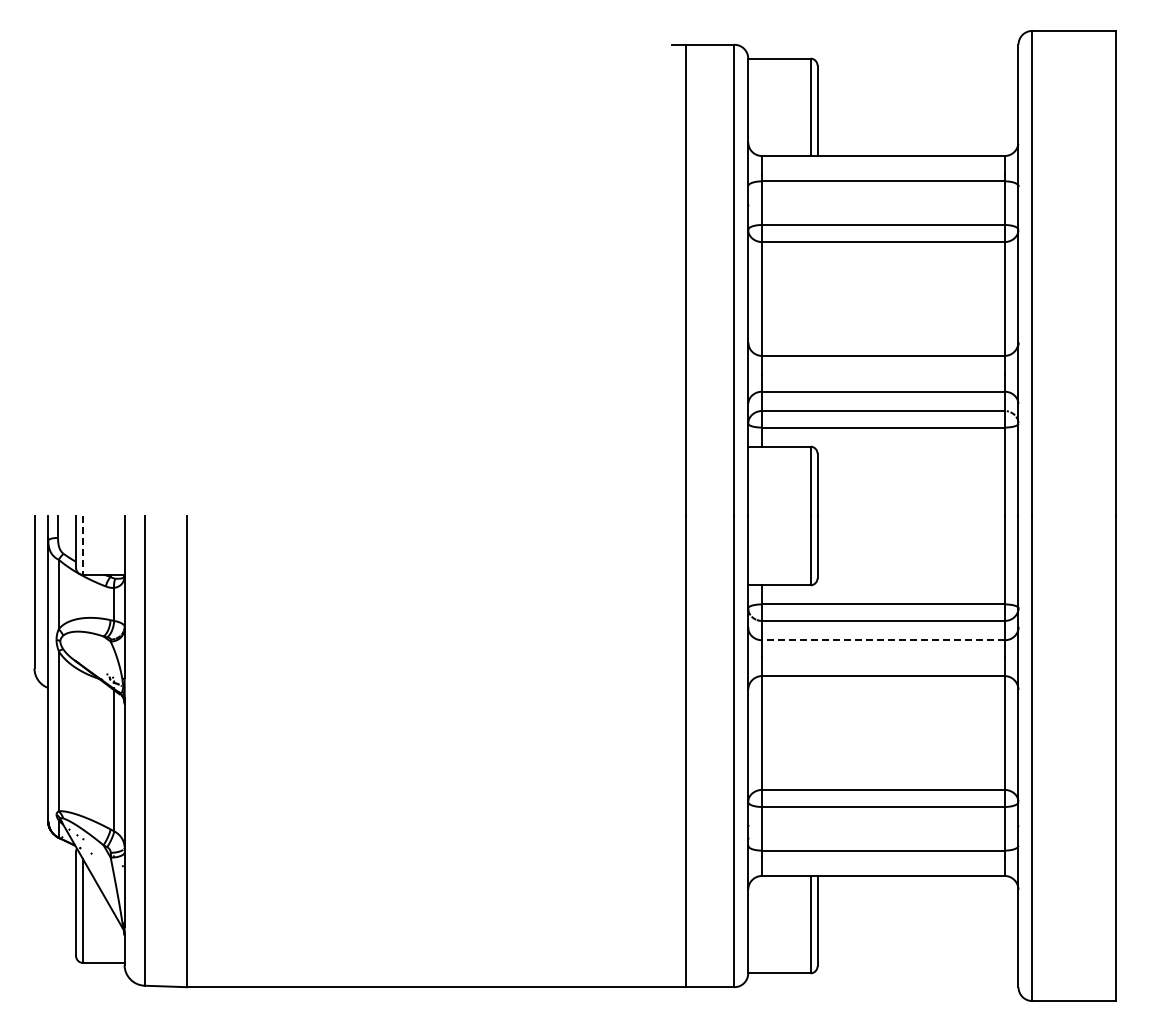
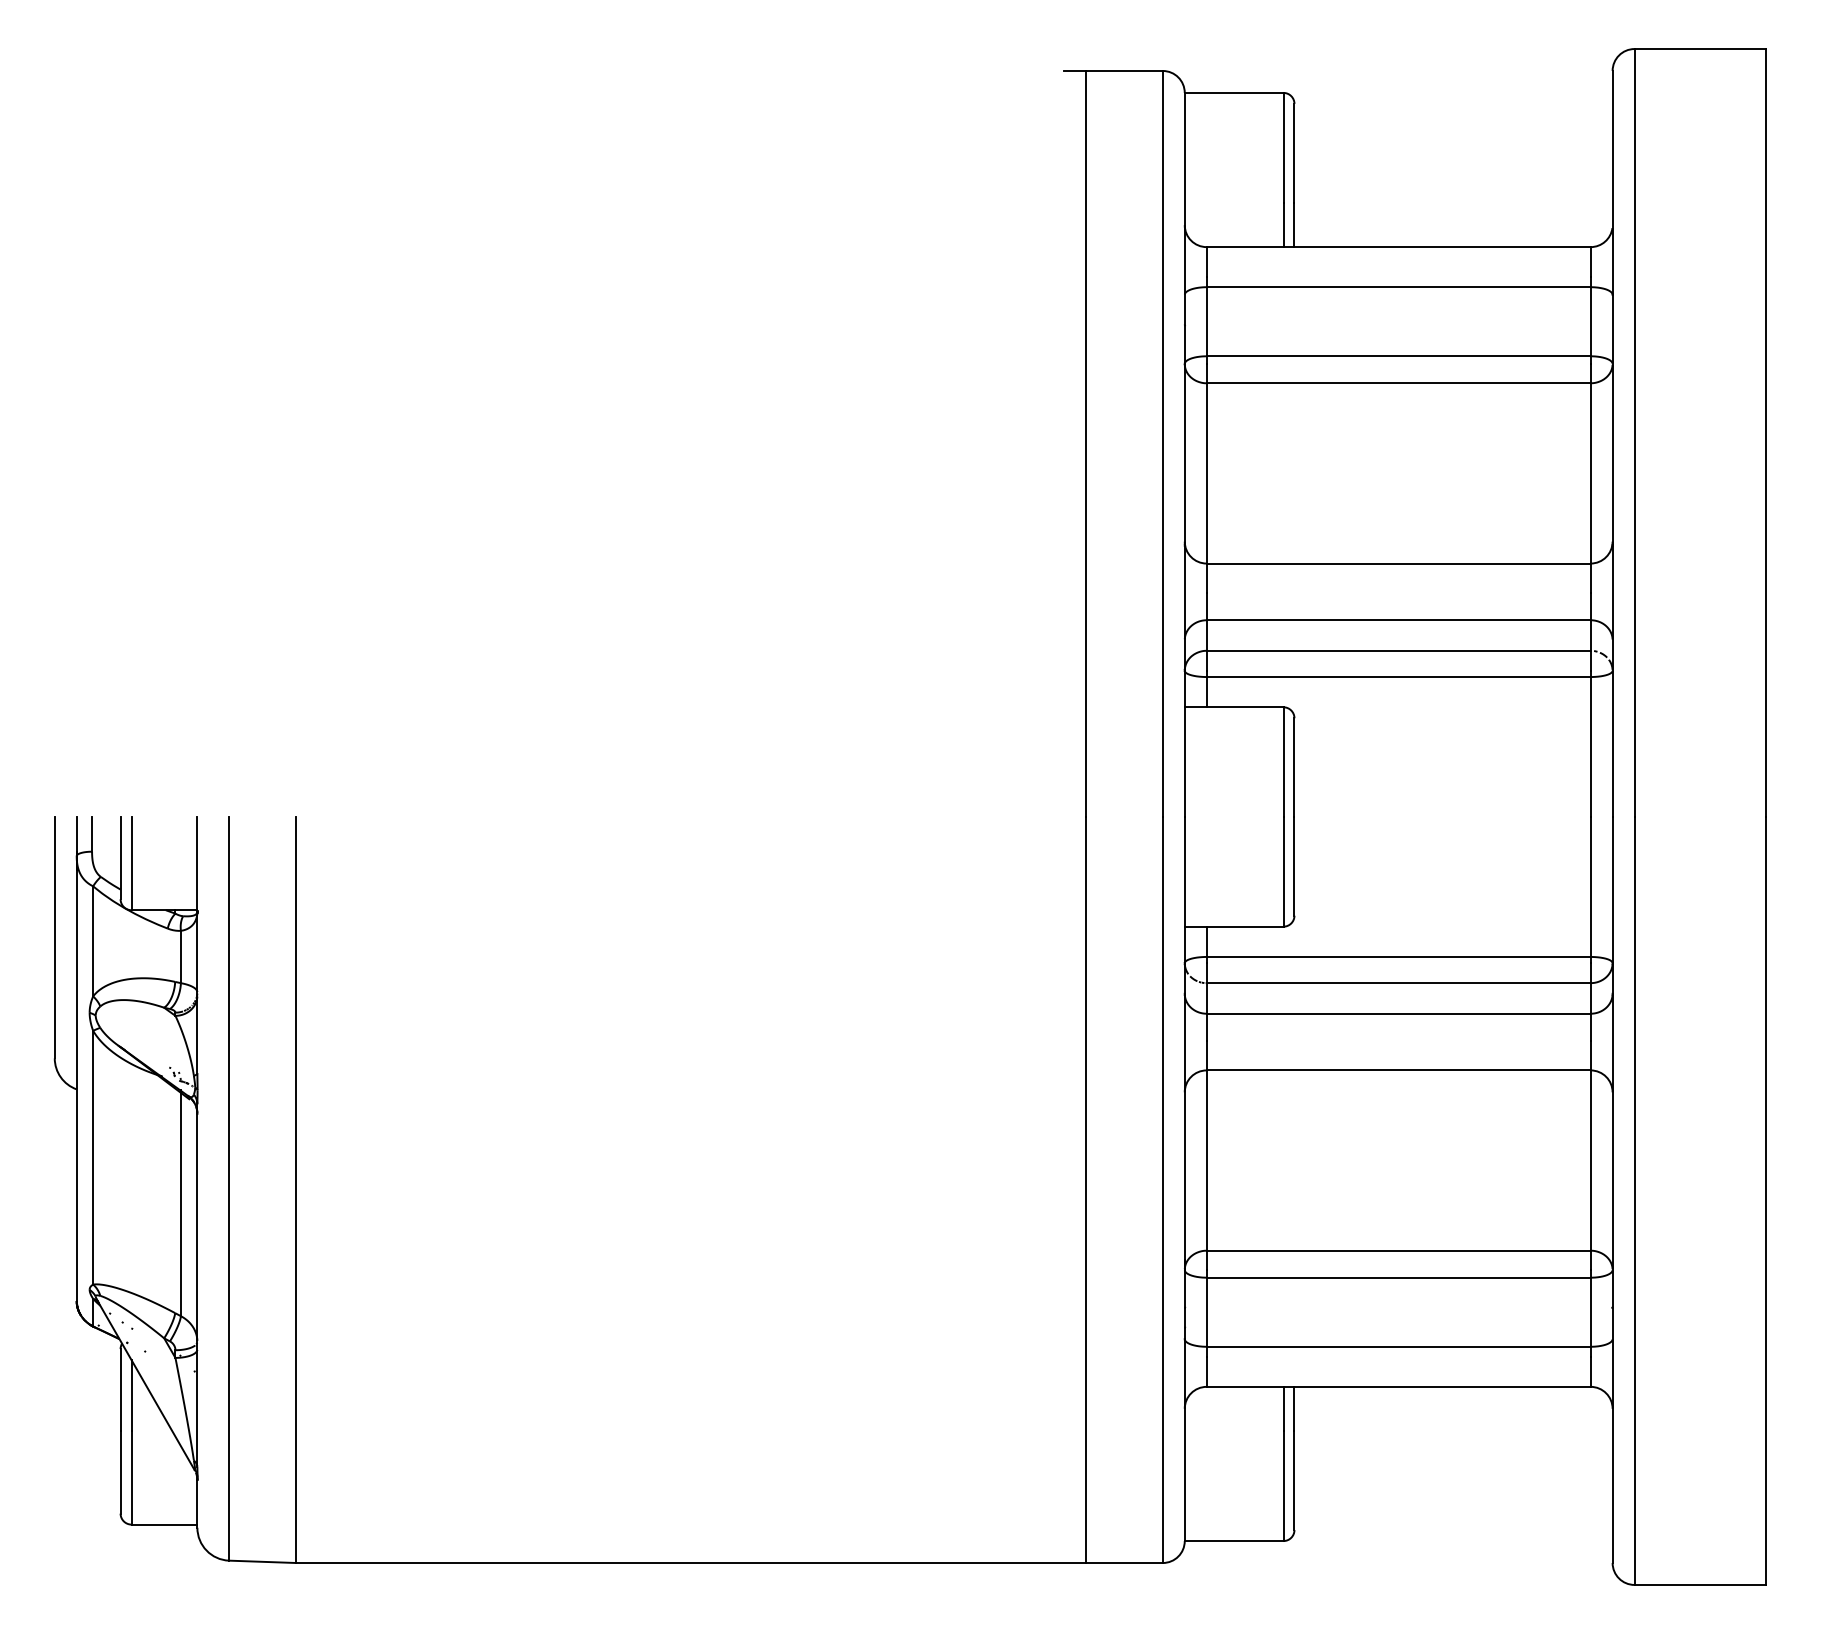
line: (83, 545) -> (132, 863), dashed -> solid
line: (882, 640) -> (1397, 1014), dashed -> solid

